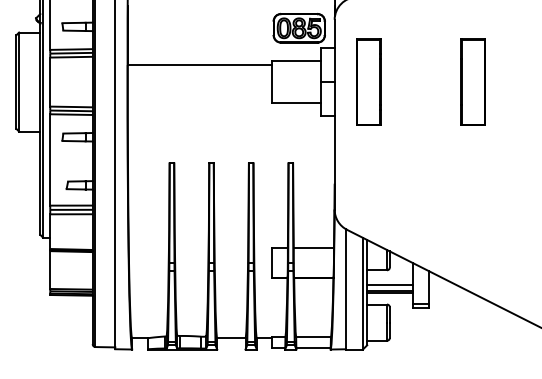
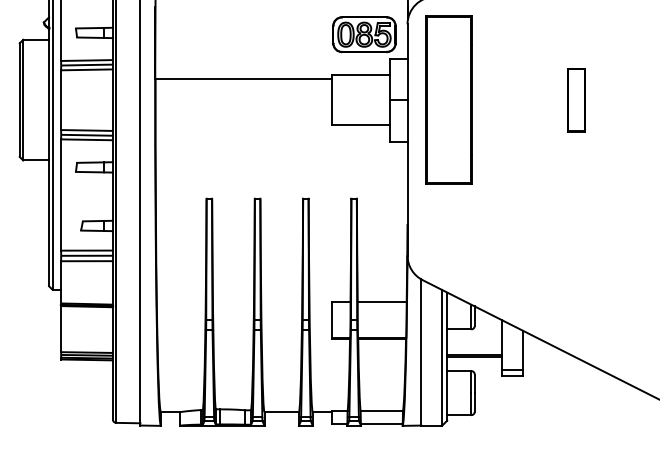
part: (368, 82) -> (448, 100), size x1.6
part: (473, 82) -> (576, 100), size x0.6
line: (389, 285) -> (474, 347), removed

